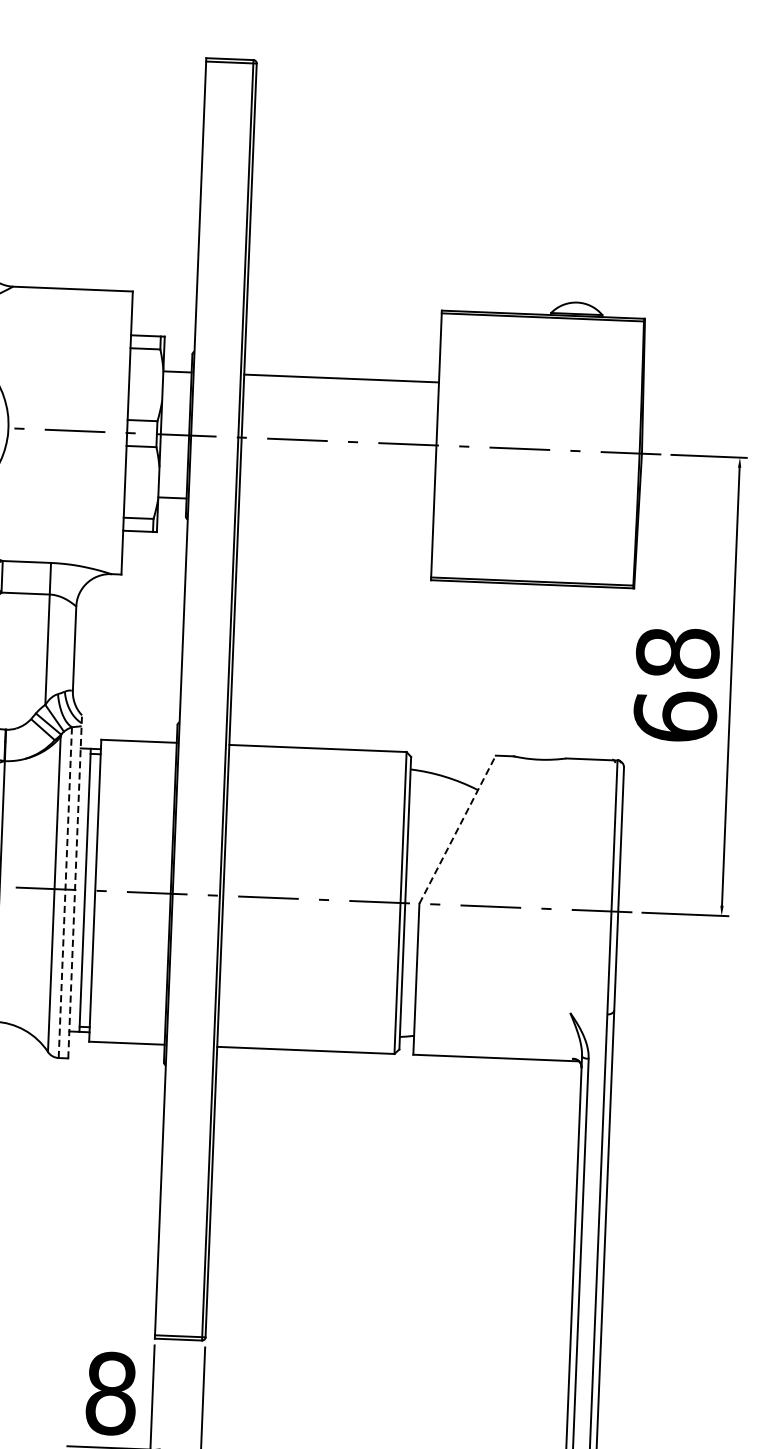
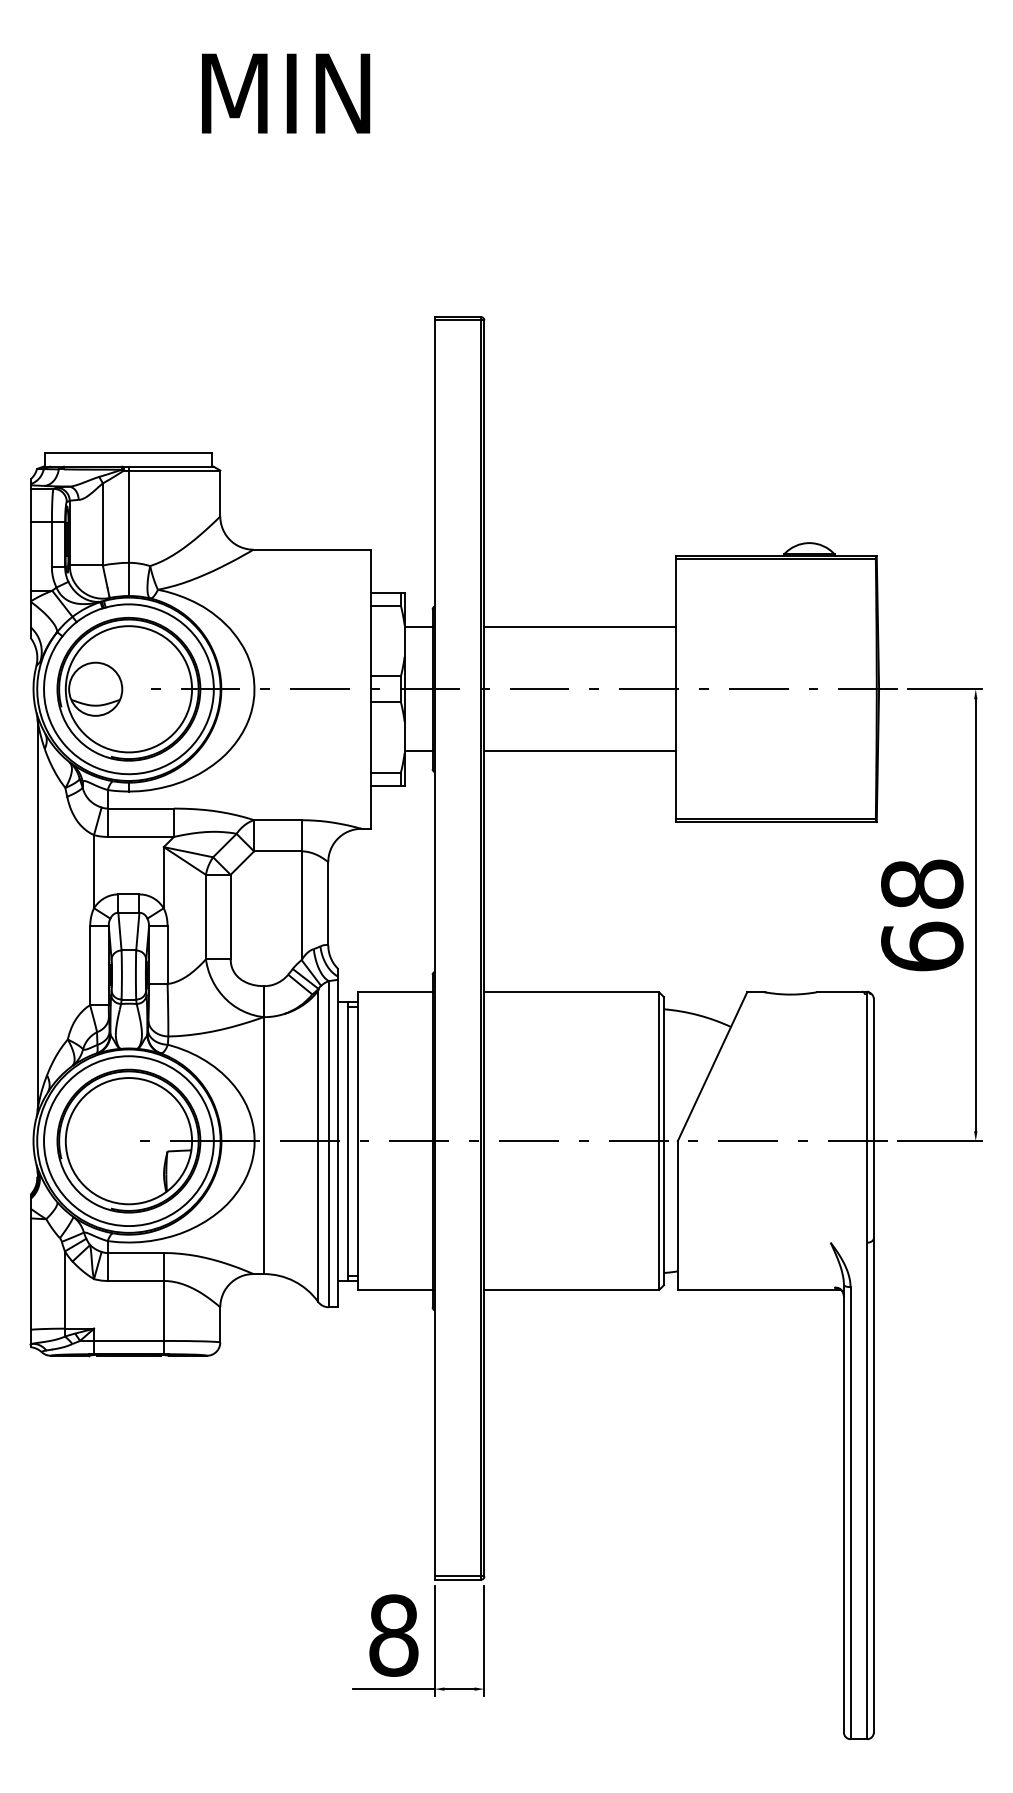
line: (336, 504) -> (580, 751), added
line: (457, 829) -> (712, 1066), dashed -> solid
line: (75, 886) -> (338, 1137), dashed -> solid
line: (65, 891) -> (328, 1143), dashed -> solid

